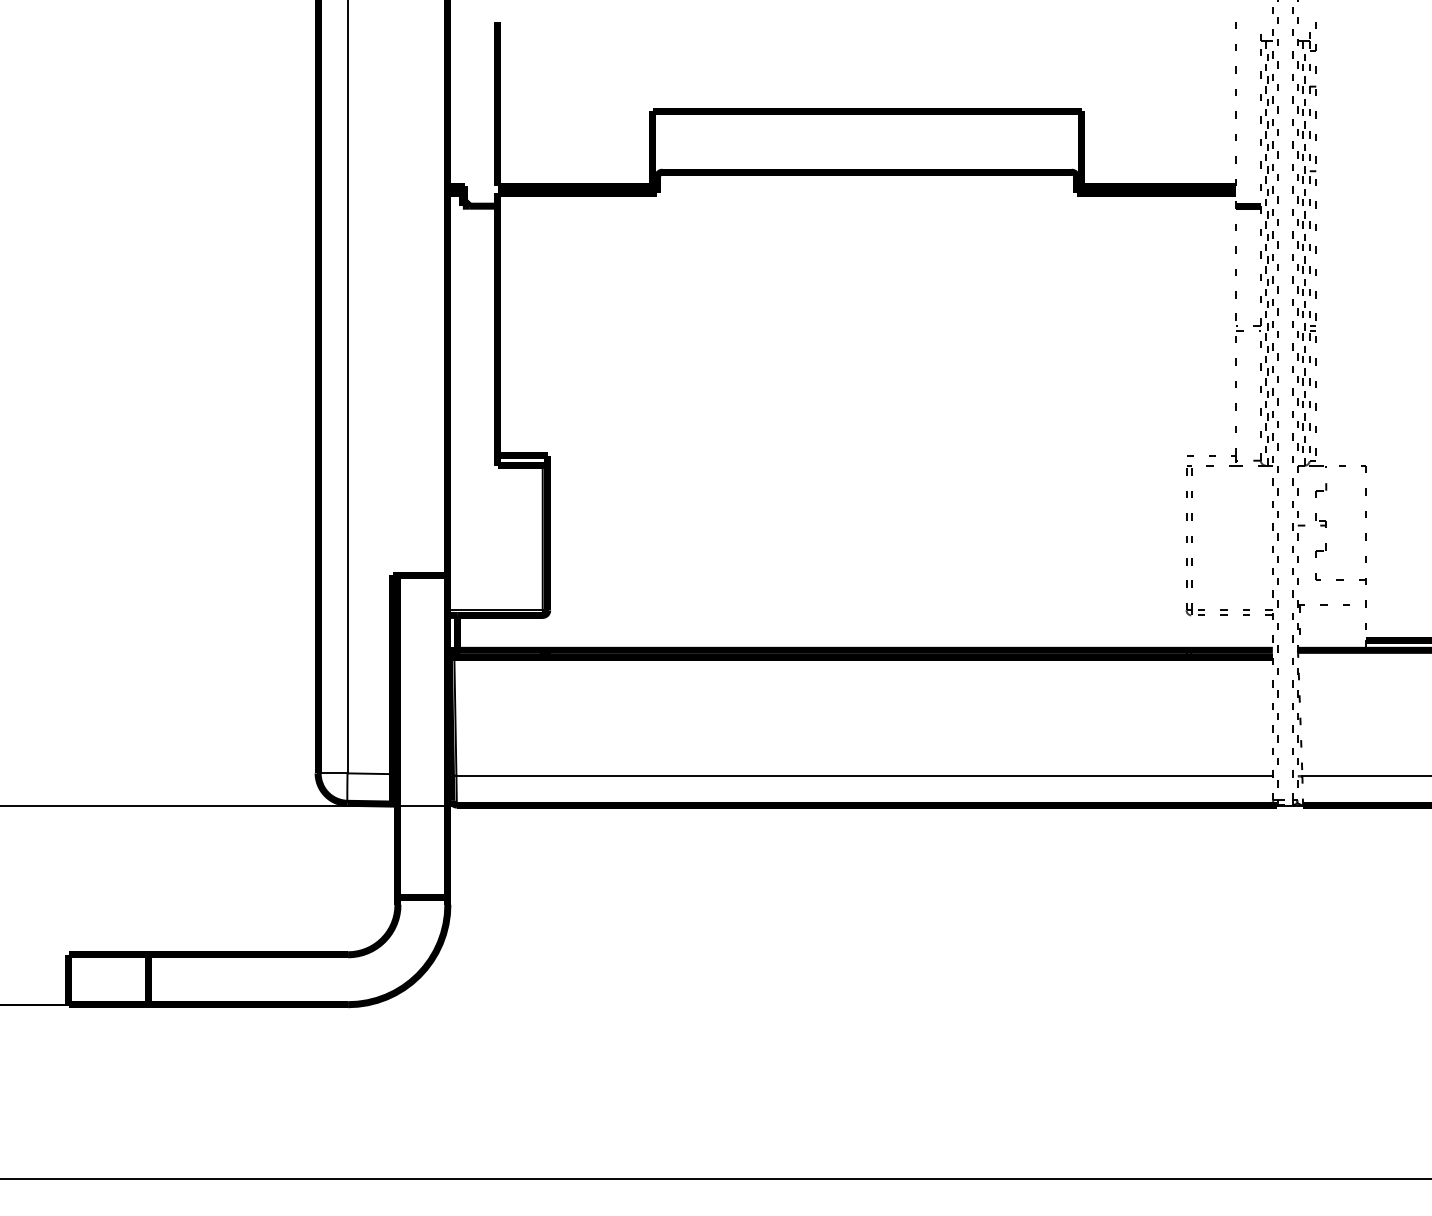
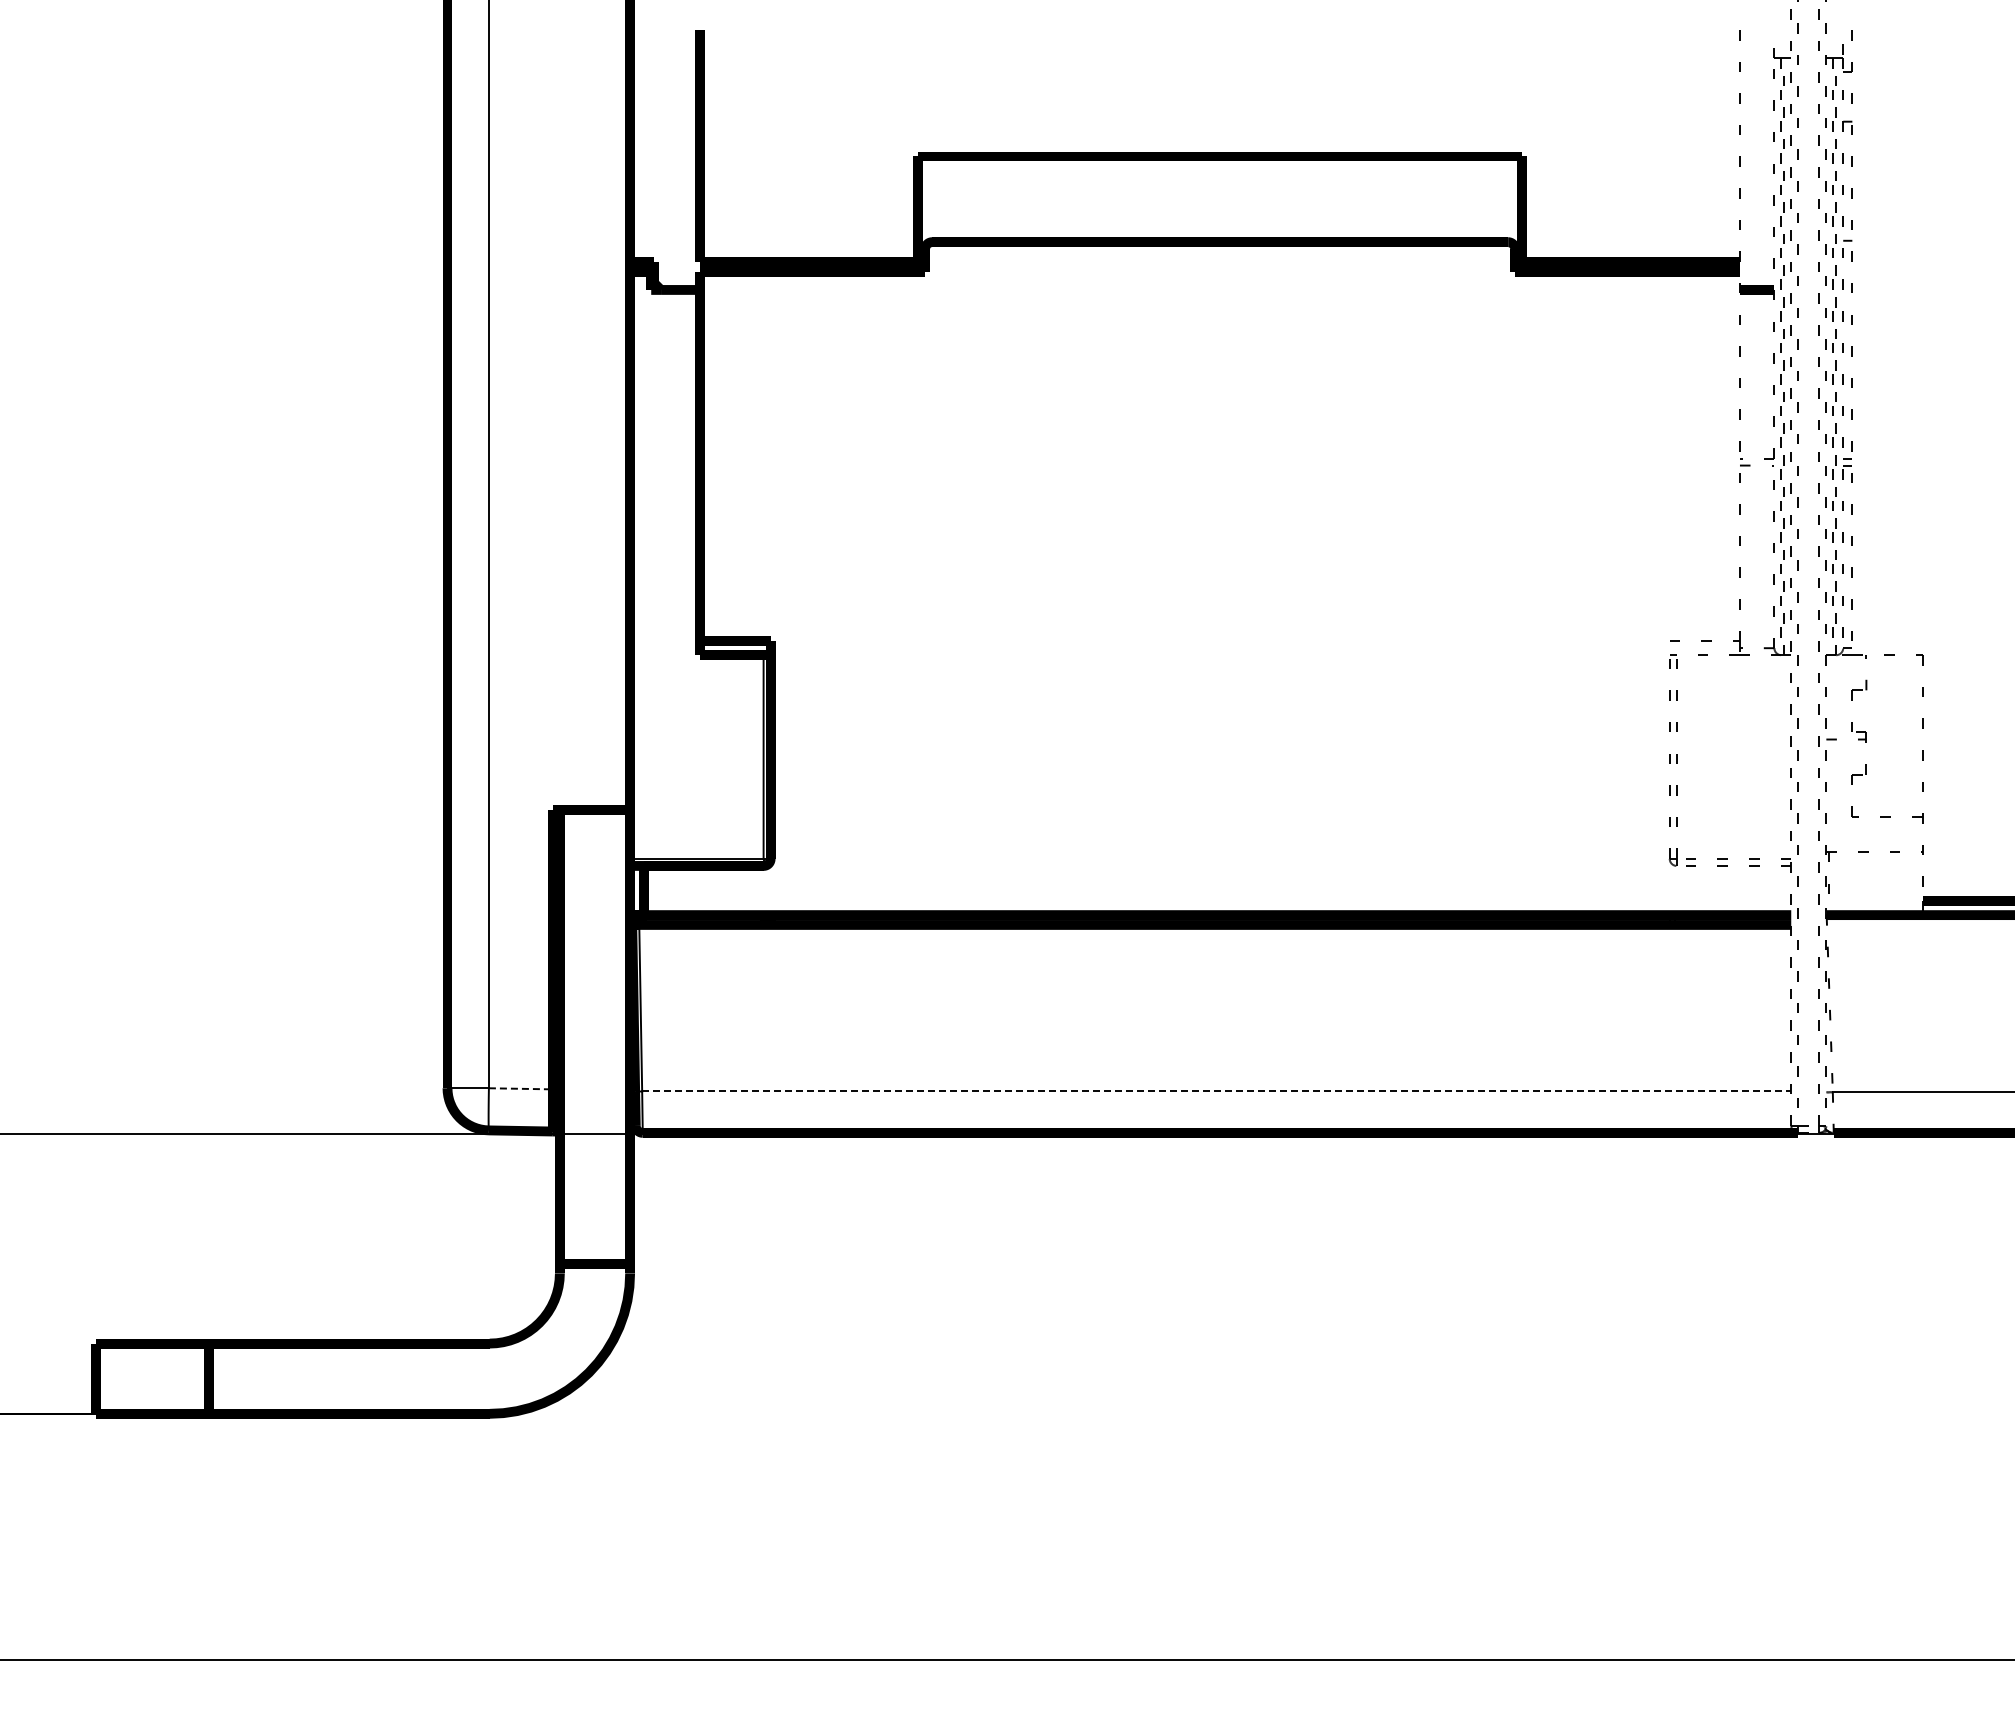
line: (369, 773) -> (520, 1088), solid -> dashed
line: (864, 775) -> (1216, 1091), solid -> dashed

